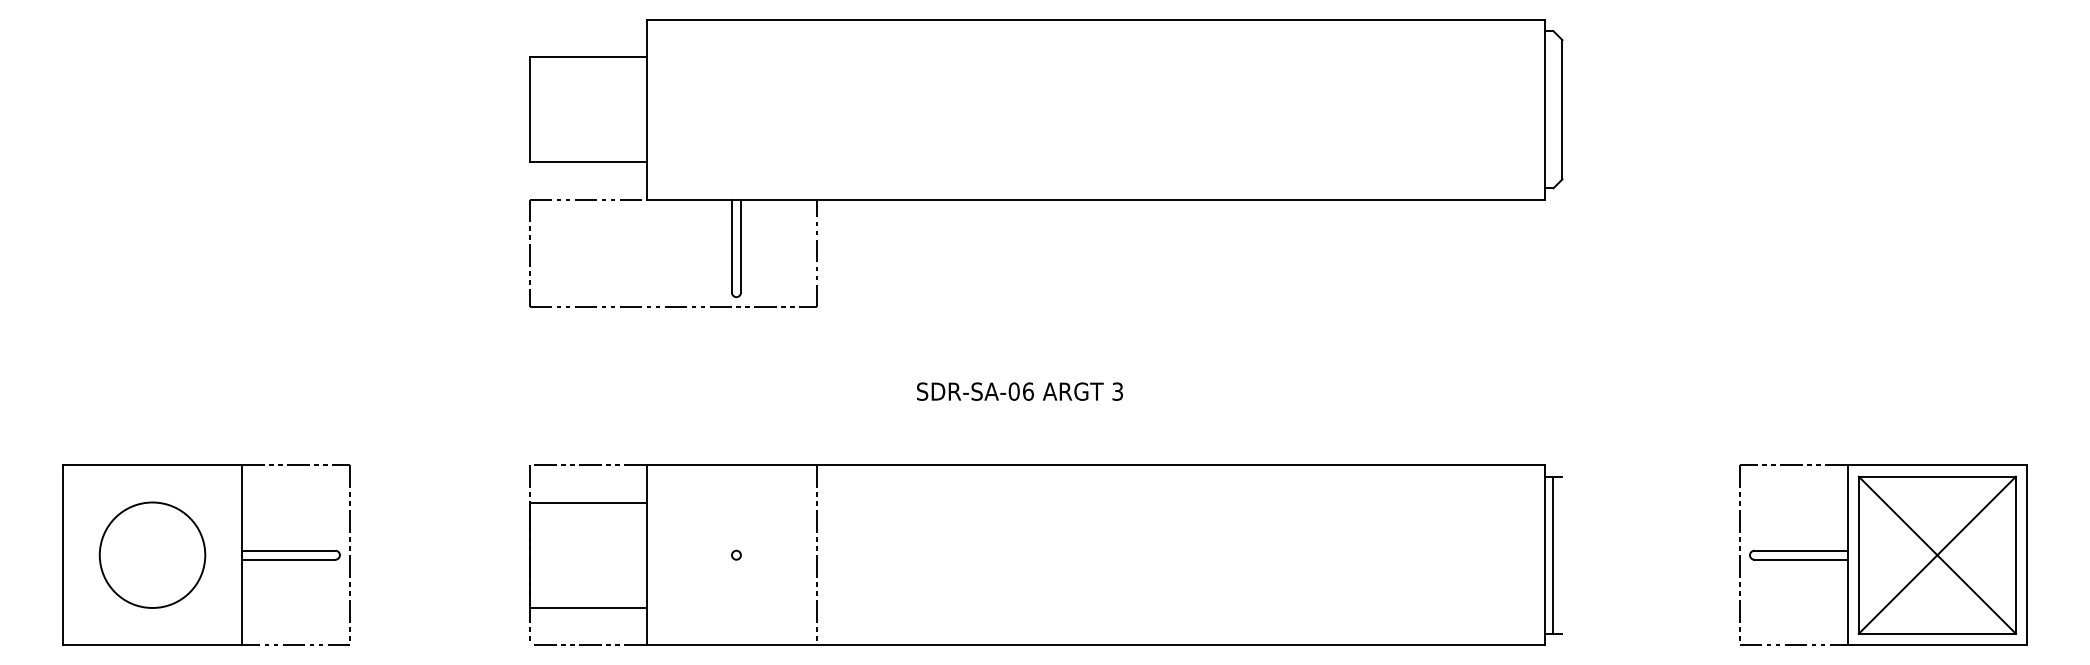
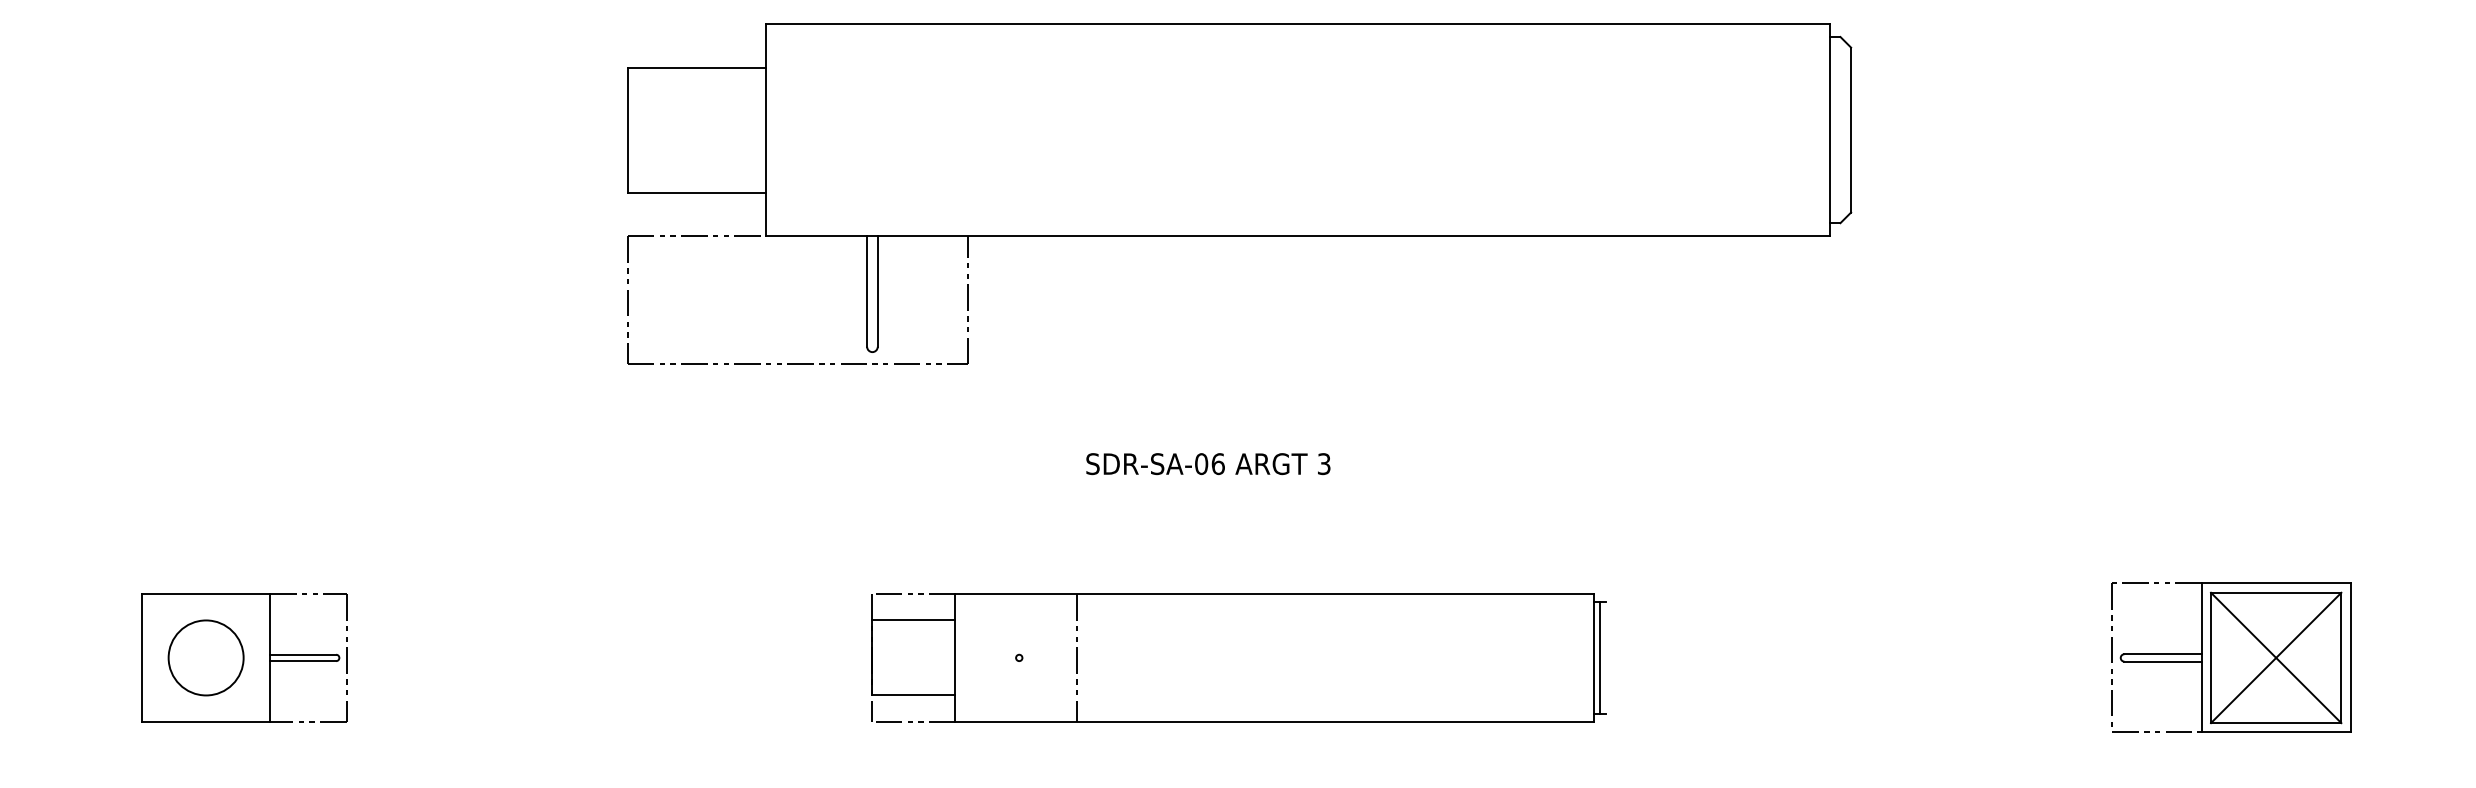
part: (206, 554) -> (244, 657), size x0.6
part: (1046, 554) -> (1239, 657), size x0.6
part: (1883, 554) -> (2231, 657), size x0.7

